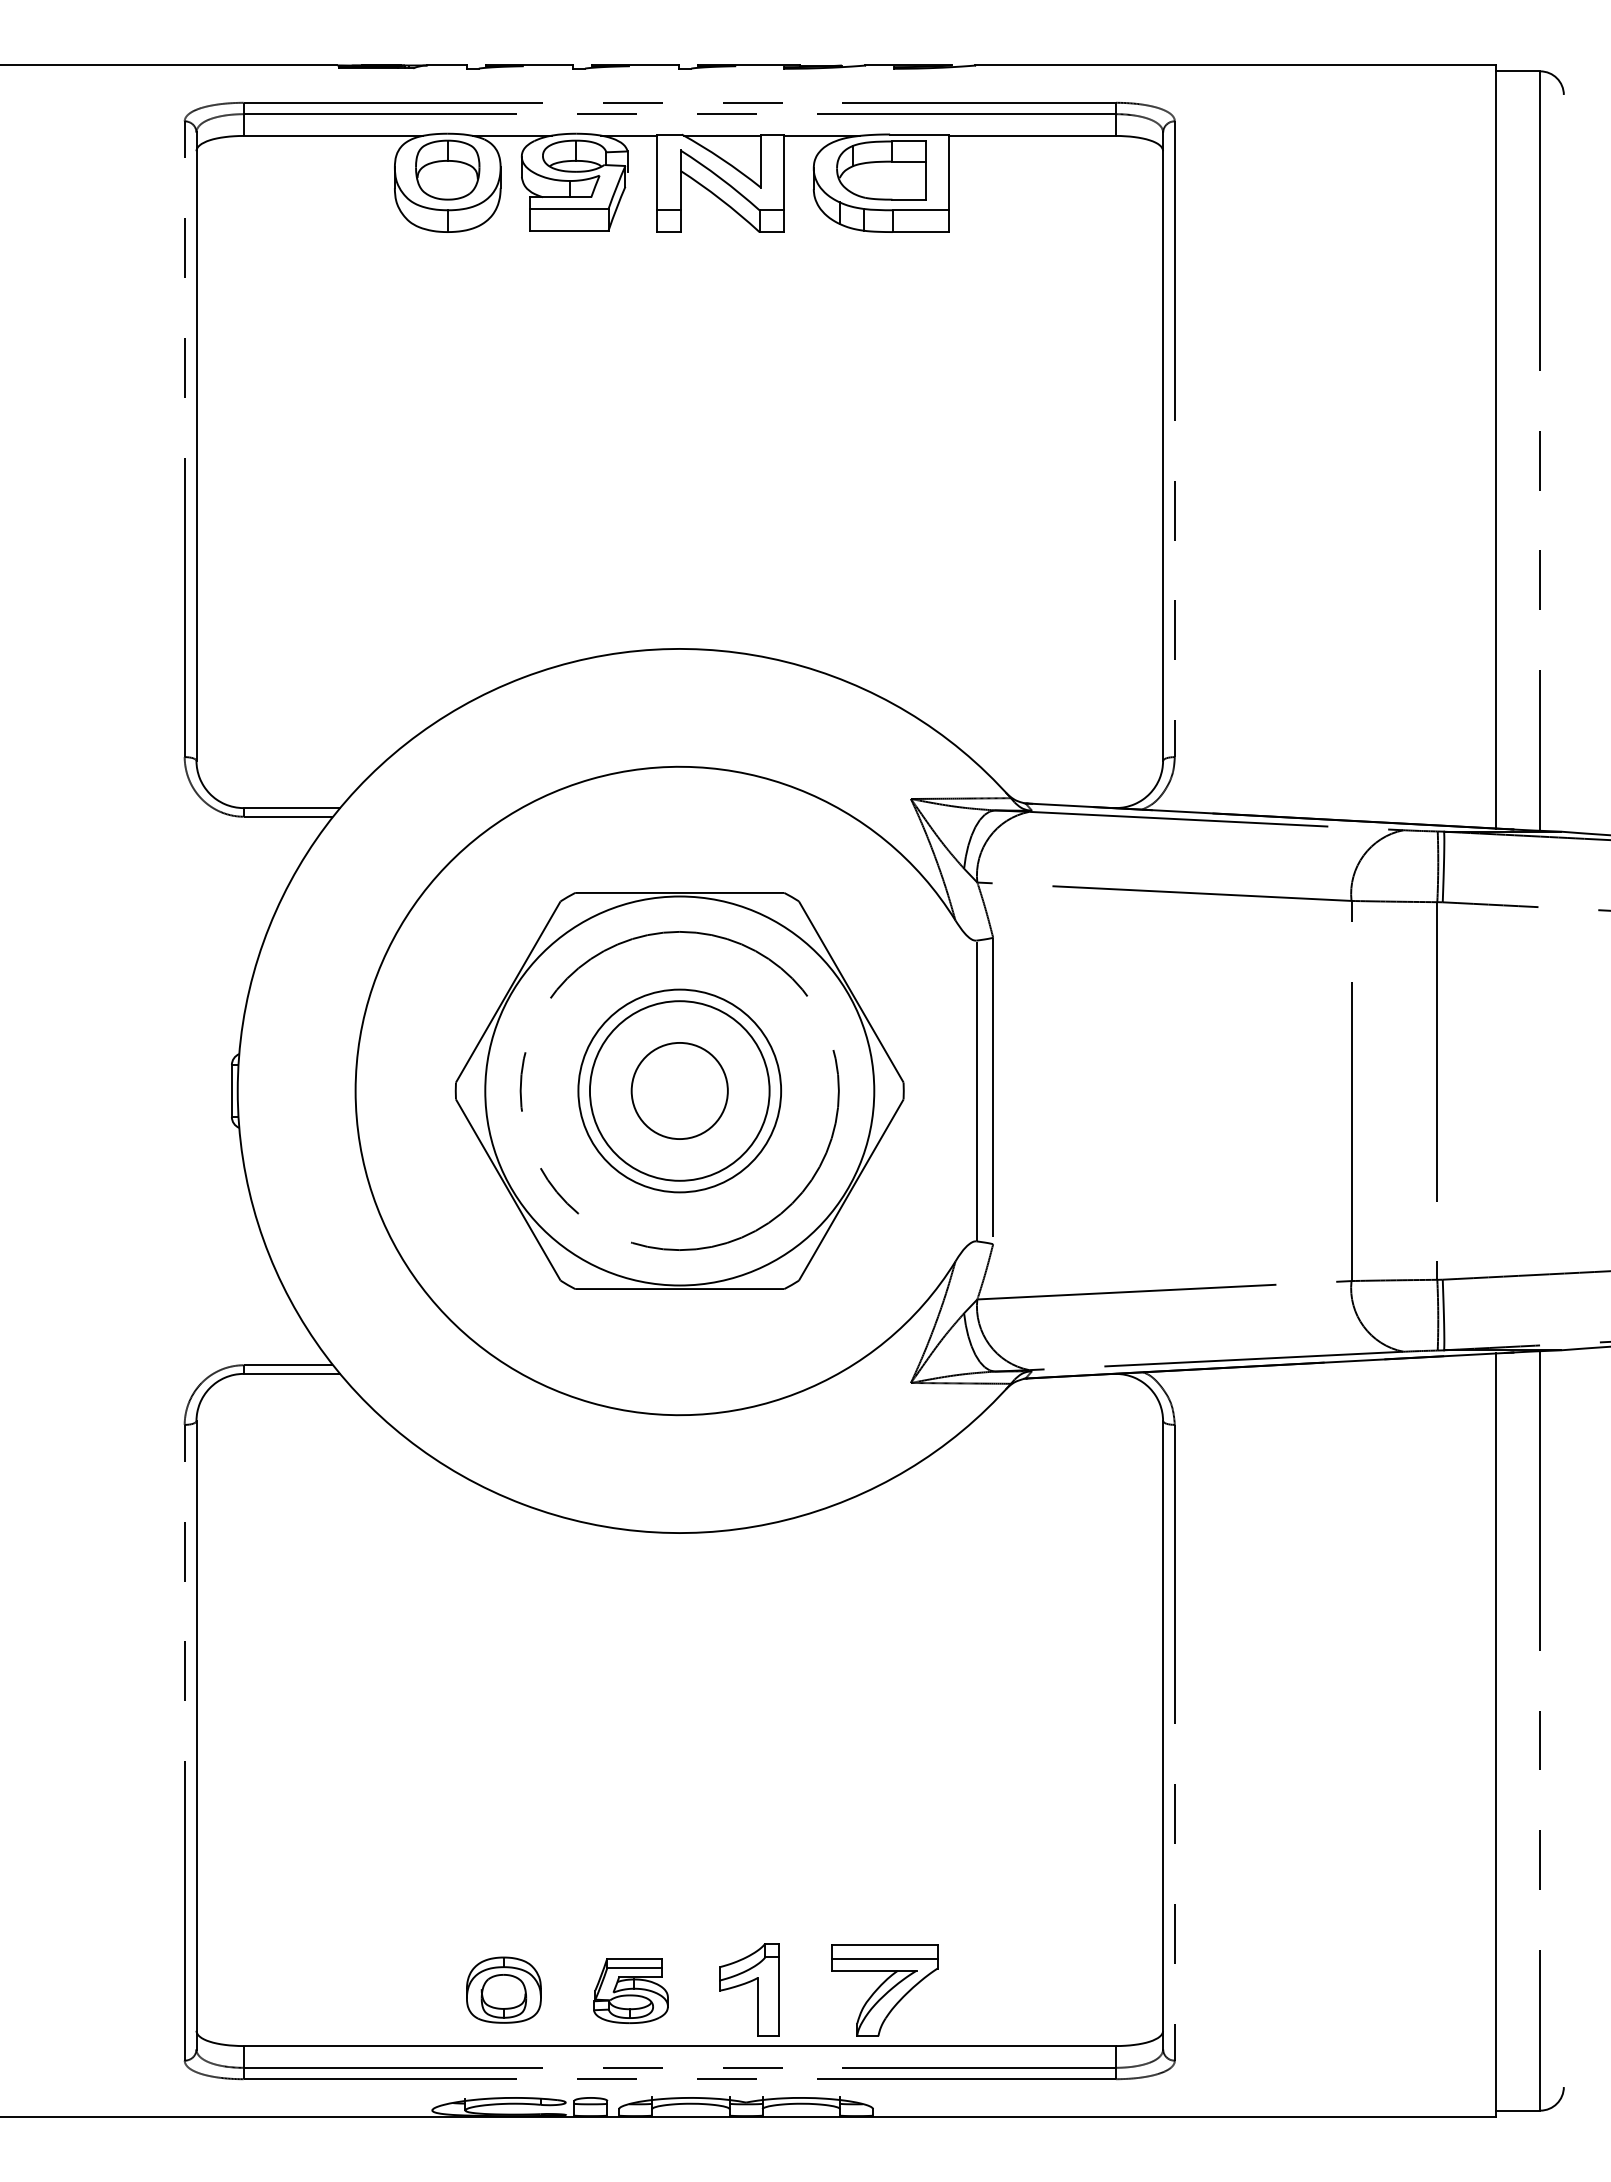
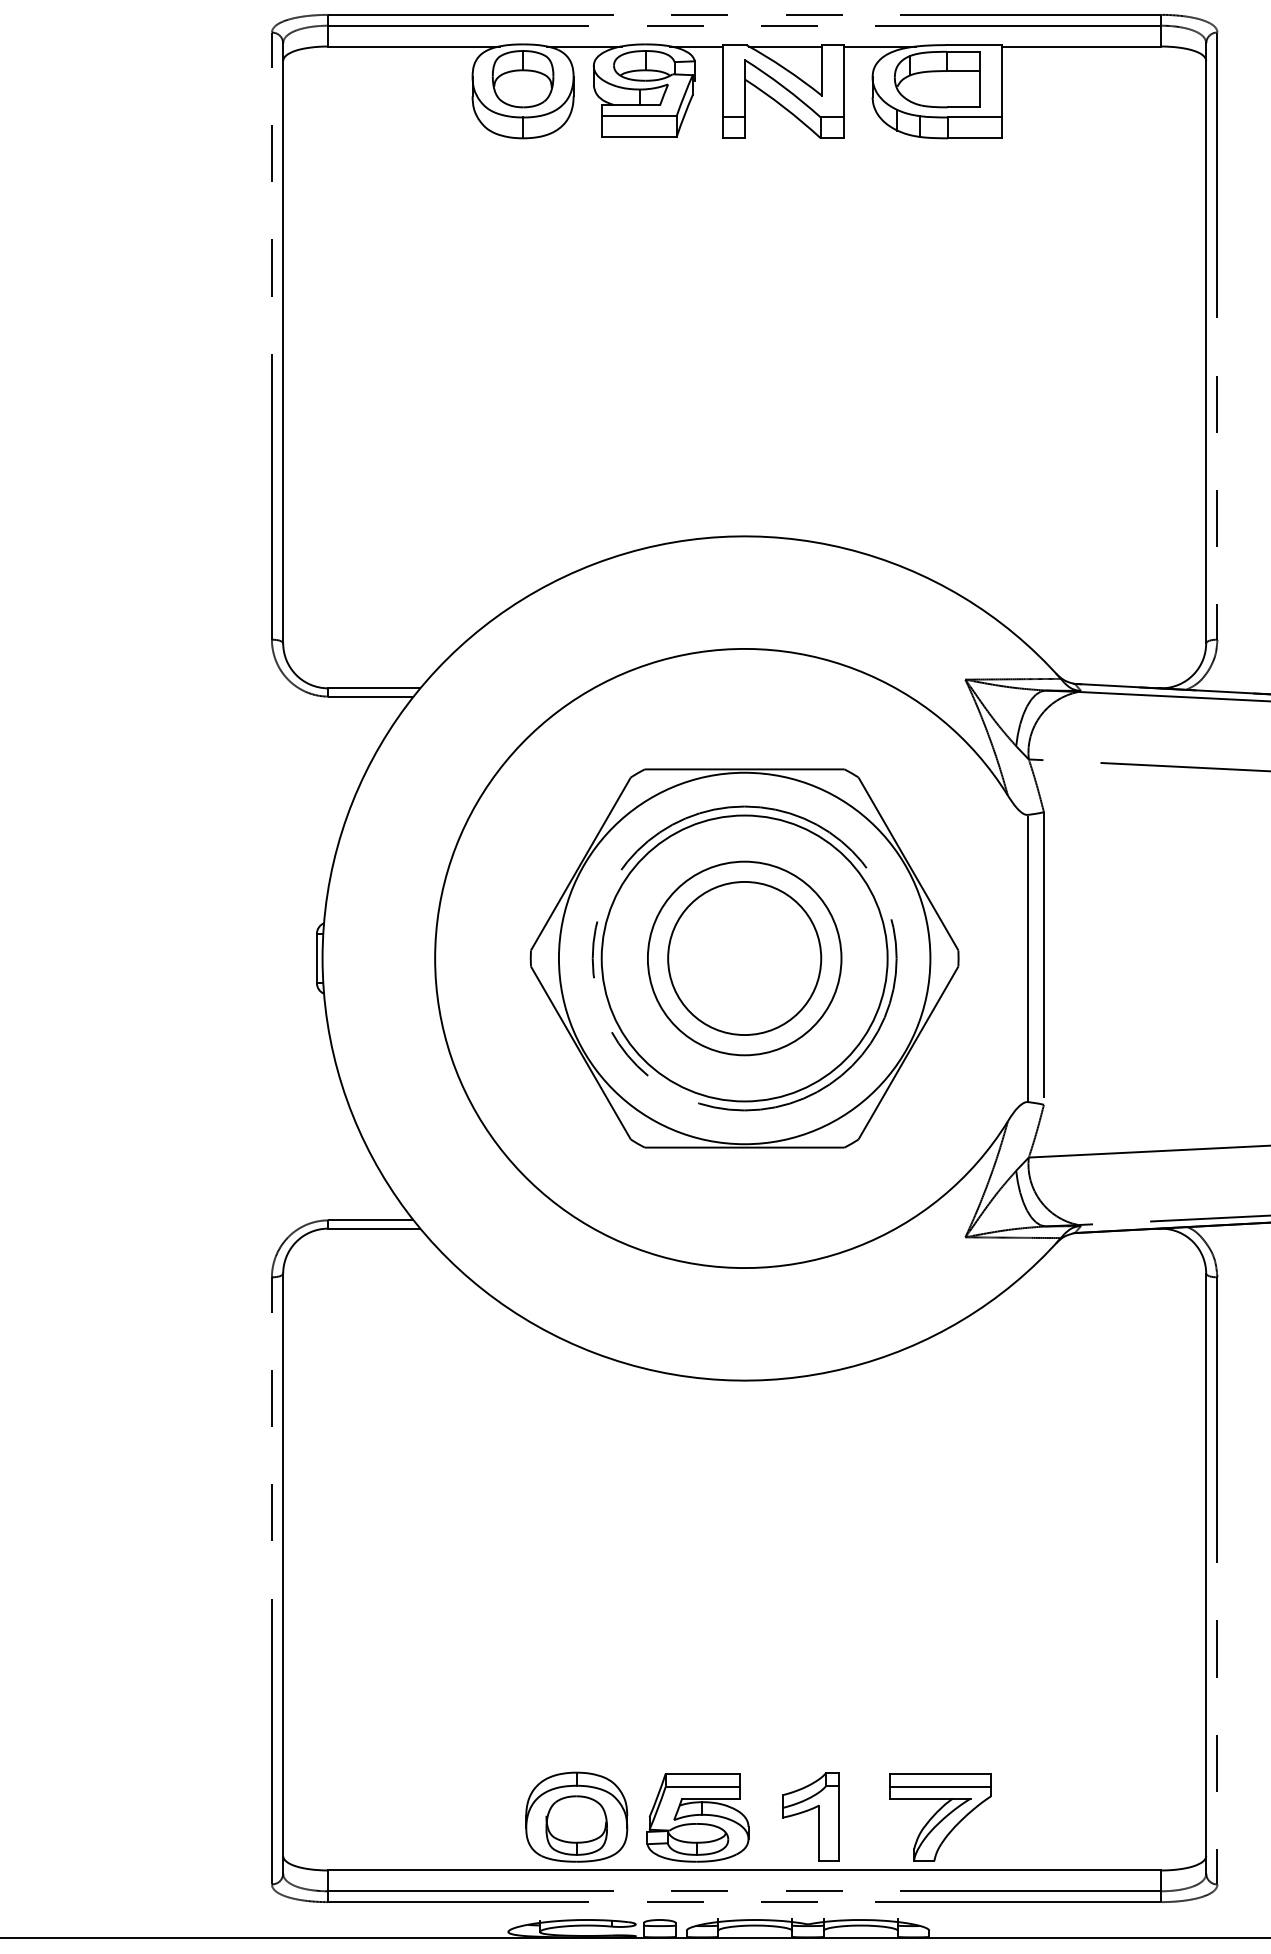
circle: (679, 1090) -> (744, 958), size x1.67
circle: (679, 1090) -> (744, 958), size x1.67
part: (503, 1989) -> (576, 1816), size x1.43
part: (630, 1990) -> (697, 1817), size x1.43

